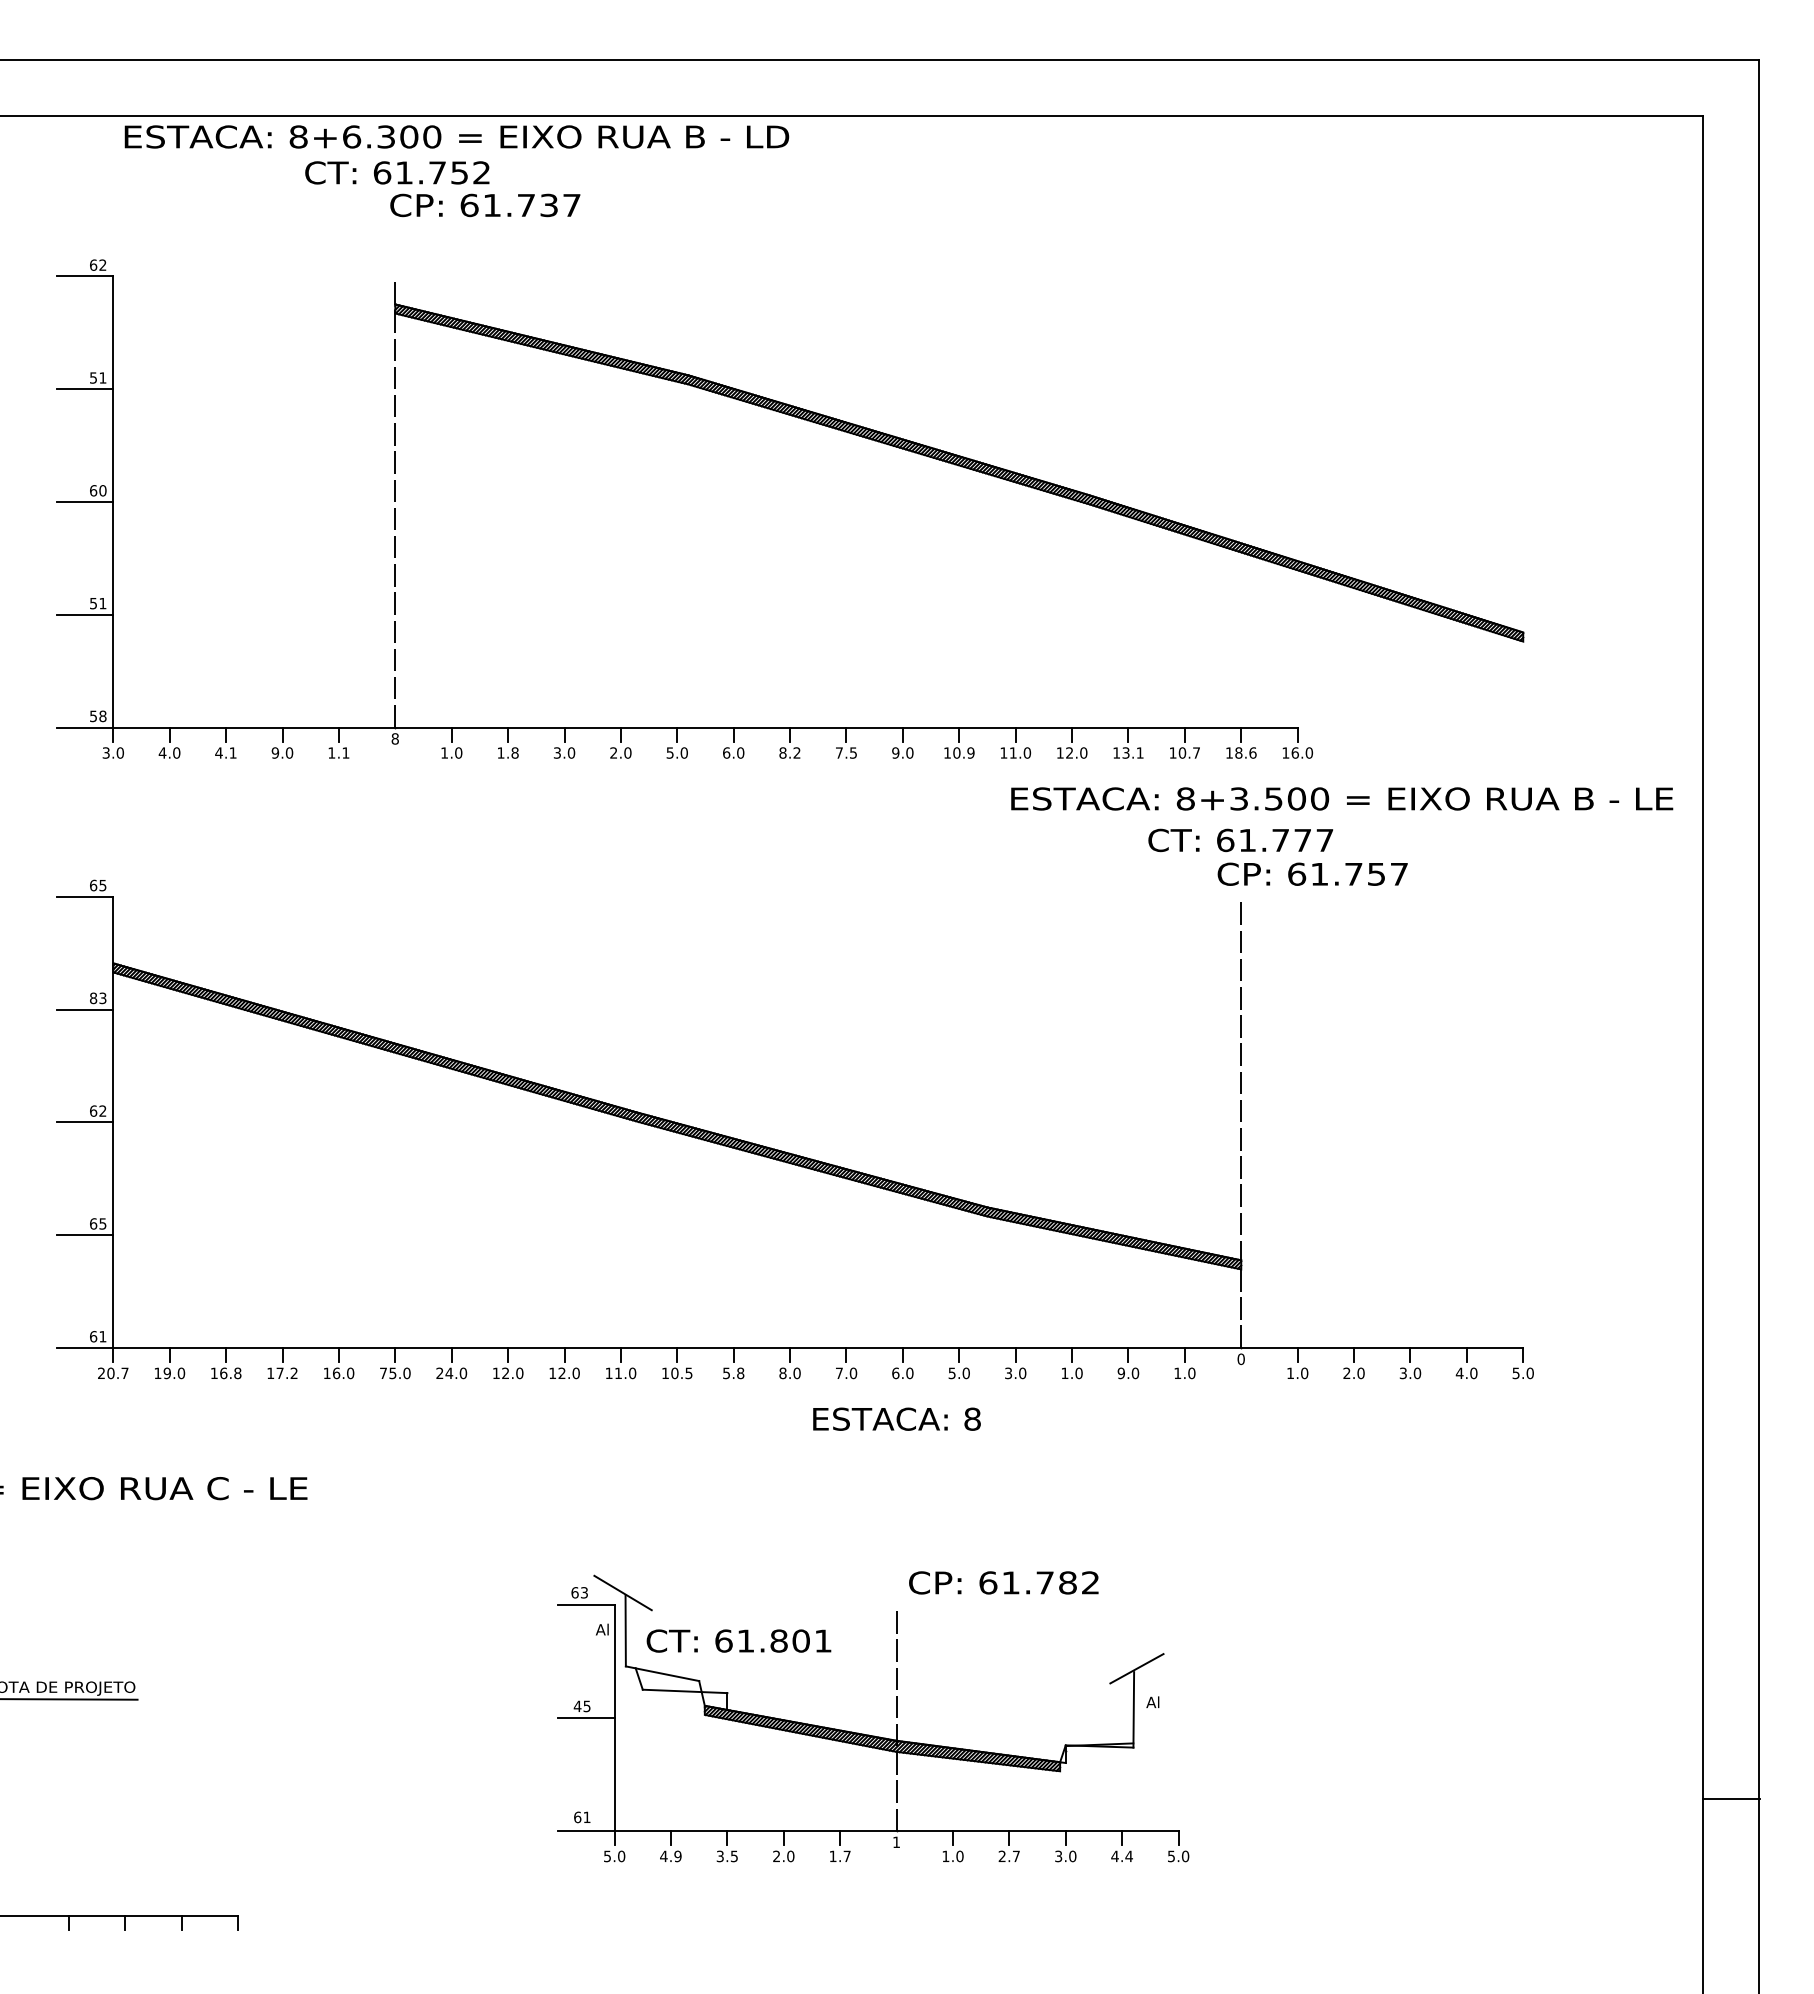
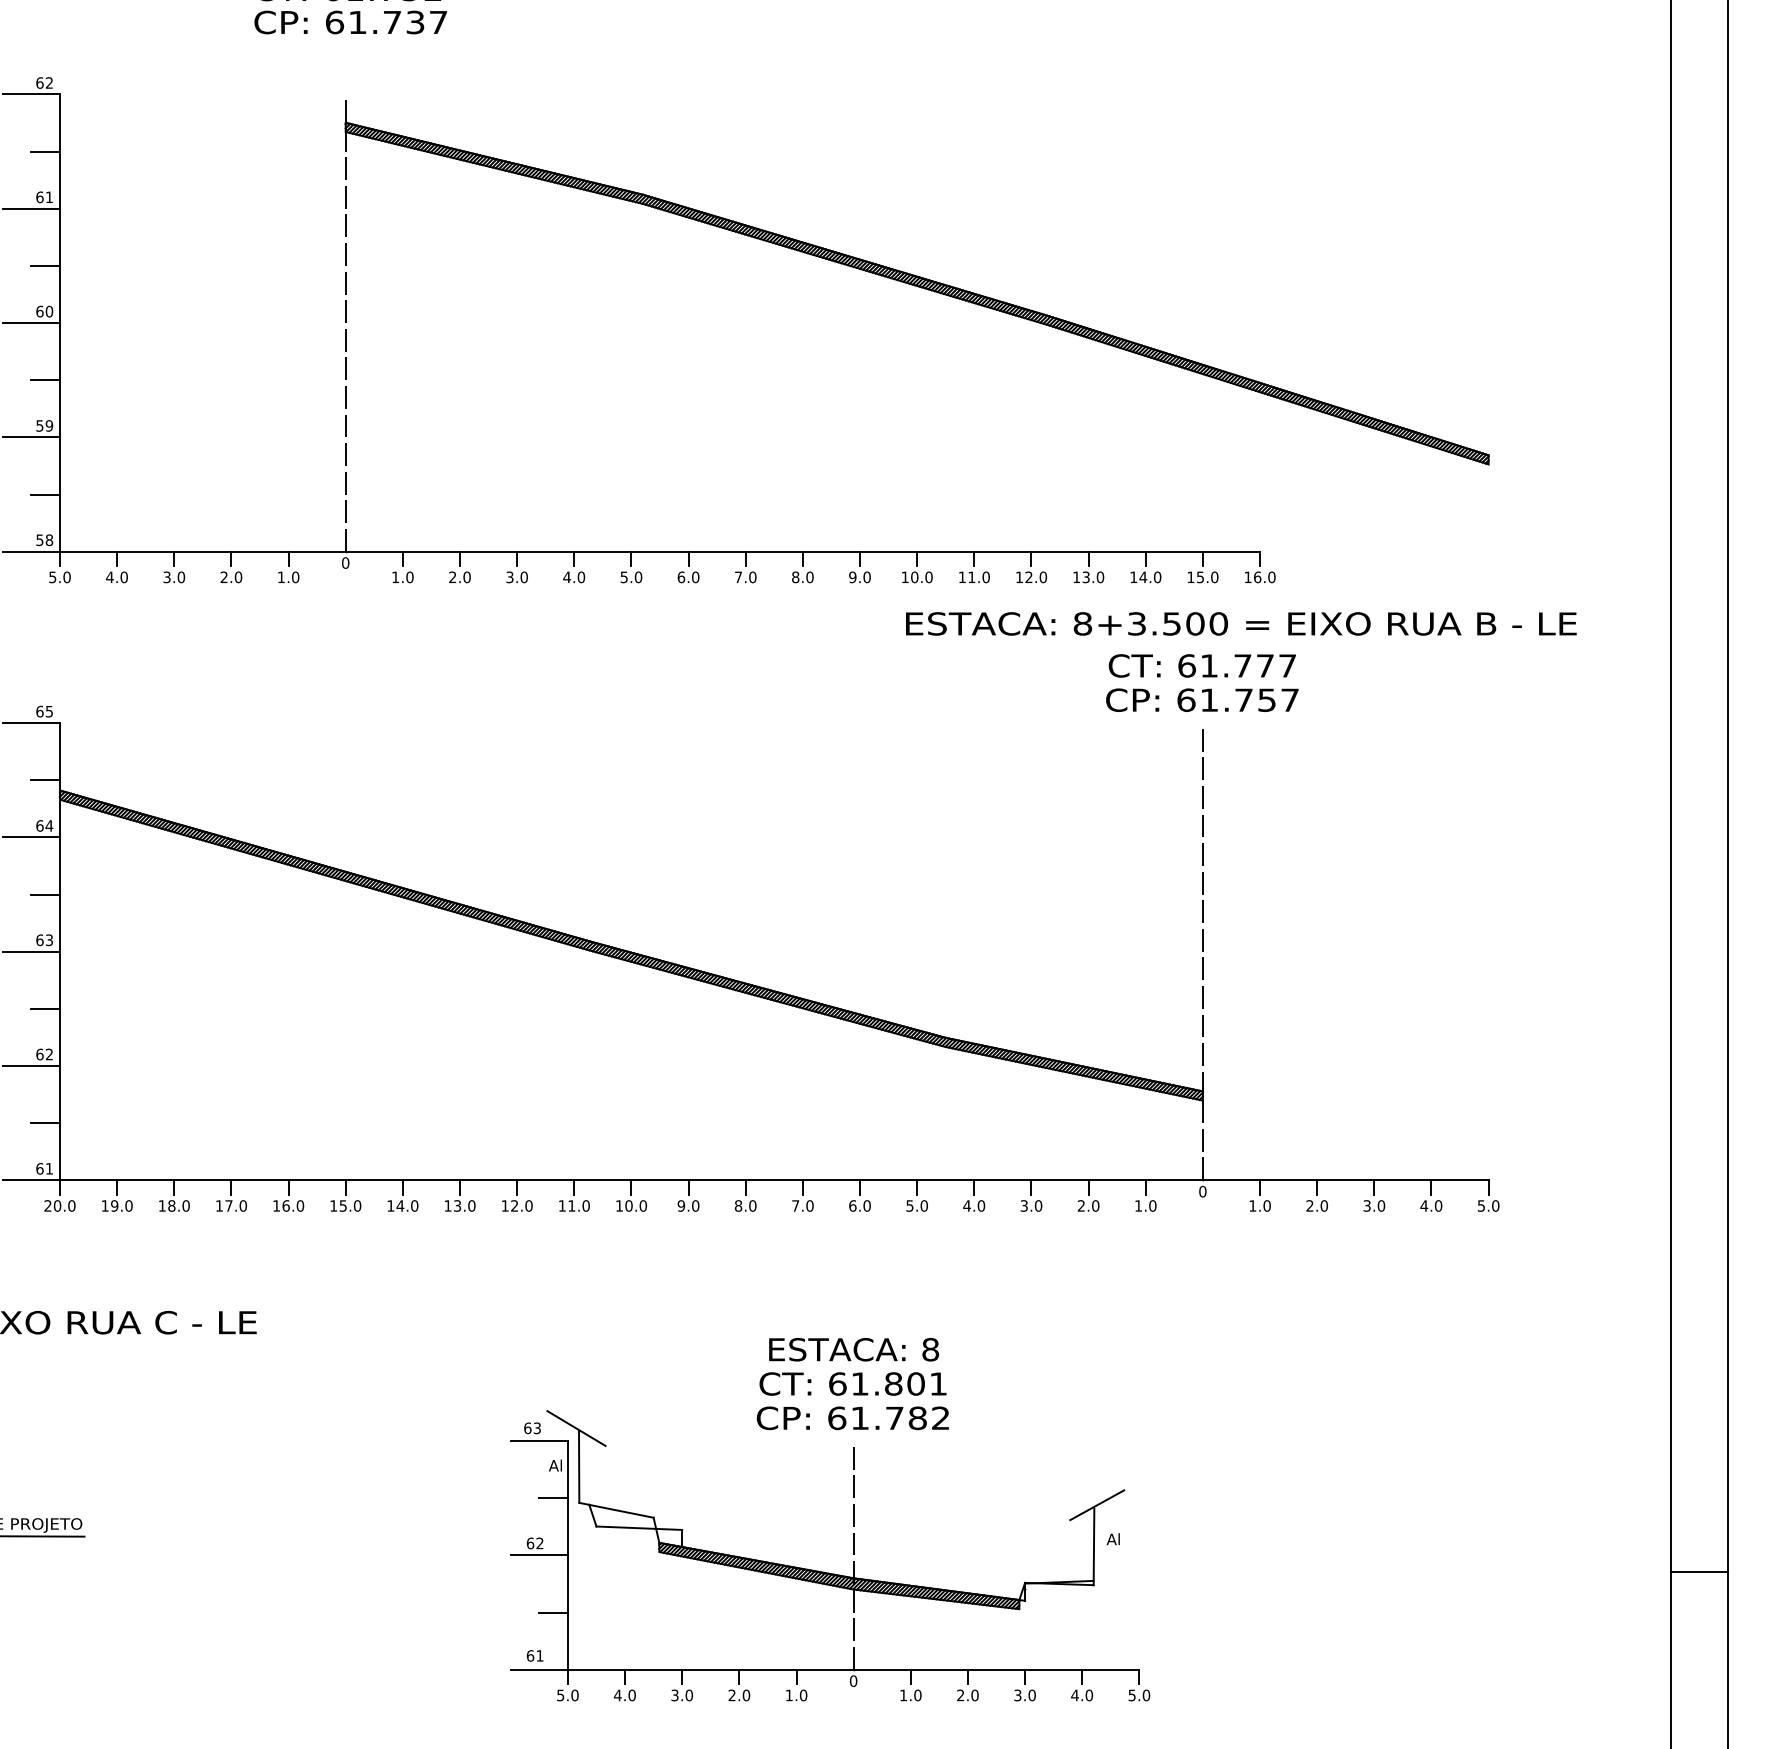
text: (485, 205) -> (350, 22), moved
line: (99, 332) -> (45, 151), added
text: (93, 377) -> (39, 196), 51 -> 61
line: (99, 445) -> (45, 265), added
line: (99, 558) -> (45, 380), added
text: (102, 603) -> (49, 425), 51 -> 59
line: (99, 671) -> (45, 494), added
text: (394, 738) -> (344, 562), 8 -> 0
text: (106, 752) -> (53, 576), 3.0 -> 5.0
text: (225, 752) -> (173, 576), 4.1 -> 3.0
text: (275, 752) -> (224, 576), 9.0 -> 2.0
text: (345, 752) -> (295, 576), 1.1 -> 1.0
text: (507, 752) -> (459, 576), 1.8 -> 2.0
text: (613, 752) -> (566, 576), 2.0 -> 4.0
text: (789, 752) -> (745, 576), 8.2 -> 7.0
text: (846, 752) -> (802, 576), 7.5 -> 8.0
text: (970, 752) -> (928, 576), 10.9 -> 10.0
text: (1139, 752) -> (1099, 576), 13.1 -> 13.0
text: (1189, 752) -> (1150, 576), 10.7 -> 14.0
text: (1245, 752) -> (1207, 576), 18.6 -> 15.0
text: (1342, 798) -> (1241, 623), moved
text: (1312, 873) -> (1202, 699), moved
line: (99, 953) -> (45, 780), added
text: (98, 998) -> (44, 826), 83 -> 64
line: (99, 1066) -> (45, 895), added
text: (102, 1111) -> (49, 940), 62 -> 63
line: (99, 1178) -> (45, 1008), added
text: (102, 1223) -> (49, 1054), 65 -> 62
line: (99, 1291) -> (45, 1123), added
text: (230, 1372) -> (178, 1205), 16.8 -> 18.0
text: (383, 1372) -> (333, 1205), 75.0 -> 15.0
text: (439, 1372) -> (390, 1205), 24.0 -> 14.0
text: (733, 1372) -> (688, 1205), 5.8 -> 9.0
text: (124, 1373) -> (71, 1206), 20.7 -> 20.0
text: (293, 1373) -> (242, 1206), 17.2 -> 17.0
text: (505, 1373) -> (457, 1206), 12.0 -> 13.0
text: (688, 1373) -> (642, 1206), 10.5 -> 10.0
text: (1008, 1373) -> (967, 1206), 3.0 -> 4.0
text: (1064, 1373) -> (1023, 1206), 1.0 -> 3.0
text: (1120, 1373) -> (1080, 1206), 9.0 -> 2.0
text: (896, 1418) -> (853, 1348), moved
text: (1003, 1582) -> (852, 1417), moved
text: (738, 1640) -> (852, 1383), moved
line: (600, 1661) -> (553, 1497), added
text: (581, 1706) -> (534, 1543), 45 -> 62
line: (600, 1774) -> (553, 1612), added
line: (1731, 1798) -> (1699, 1571), moved
text: (896, 1842) -> (853, 1681), 1 -> 0
text: (677, 1856) -> (631, 1695), 4.9 -> 4.0
text: (734, 1856) -> (689, 1695), 3.5 -> 3.0
text: (846, 1856) -> (802, 1695), 1.7 -> 1.0
text: (1016, 1856) -> (975, 1695), 2.7 -> 2.0
text: (1128, 1856) -> (1088, 1695), 4.4 -> 4.0

